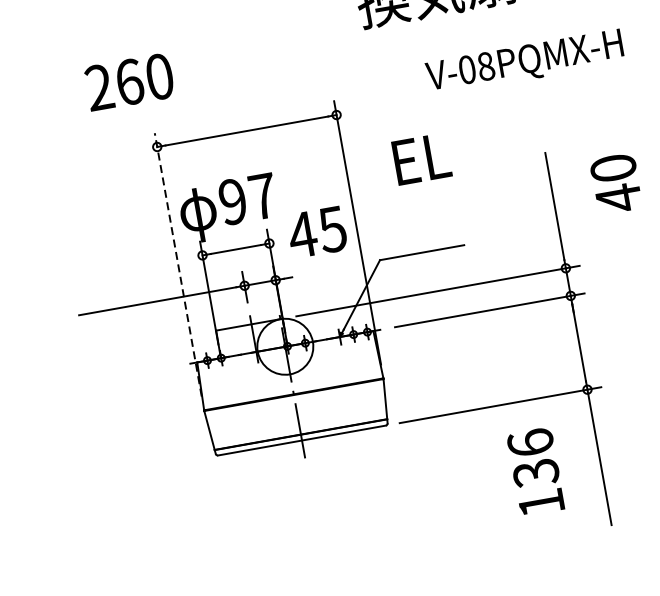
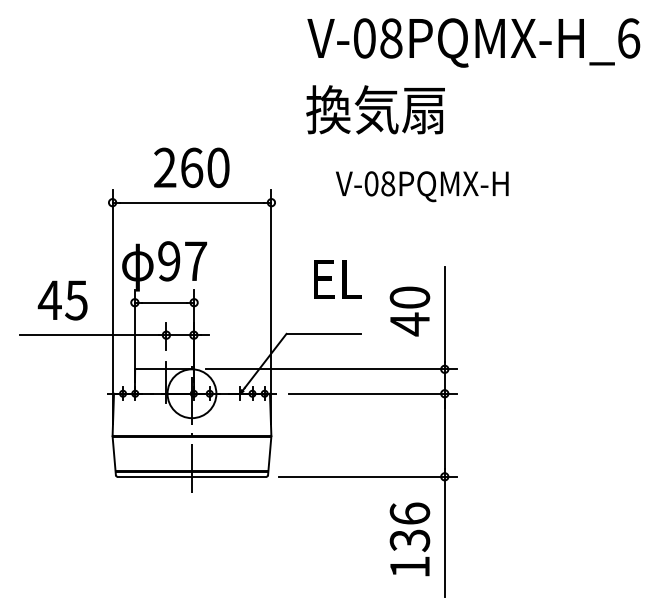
text: (525, 62) -> (422, 186), moved
text: (129, 81) -> (191, 167), moved
text: (421, 159) -> (337, 279), moved
text: (615, 183) -> (409, 311), moved
text: (316, 232) -> (62, 300), moved
line: (178, 265) -> (112, 307), dashed -> solid
text: (535, 472) -> (409, 539), moved

